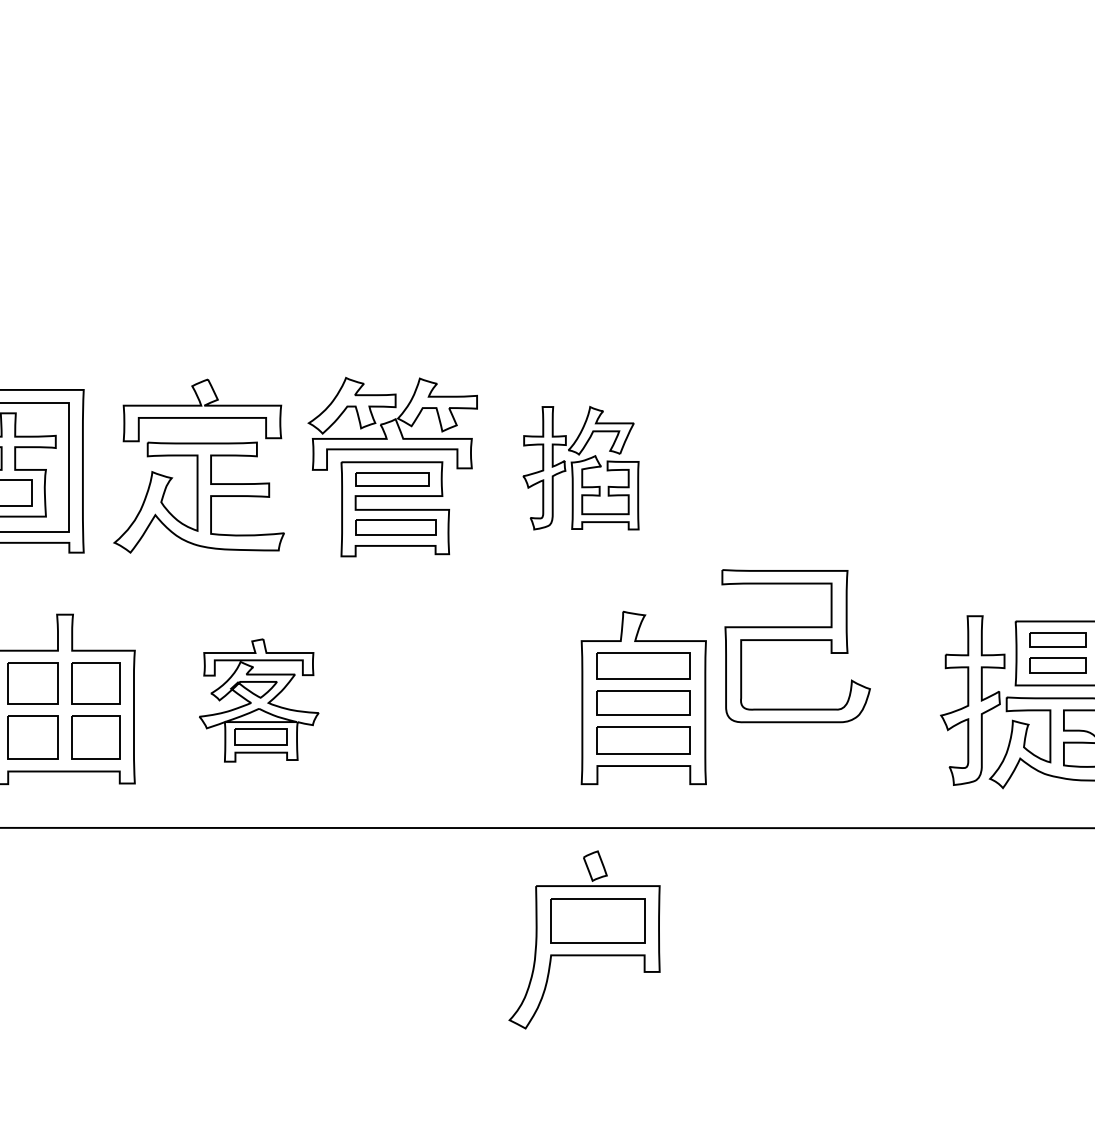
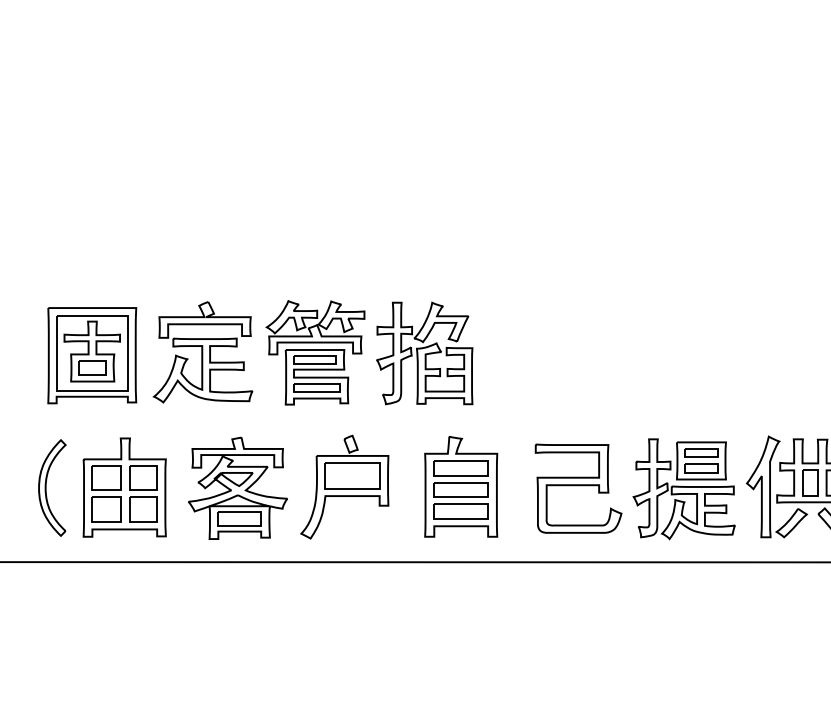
part: (580, 468) -> (424, 353), size x1.43
part: (796, 645) -> (578, 488), moved
part: (258, 699) -> (237, 487), size x1.43
part: (584, 938) -> (344, 486), moved

